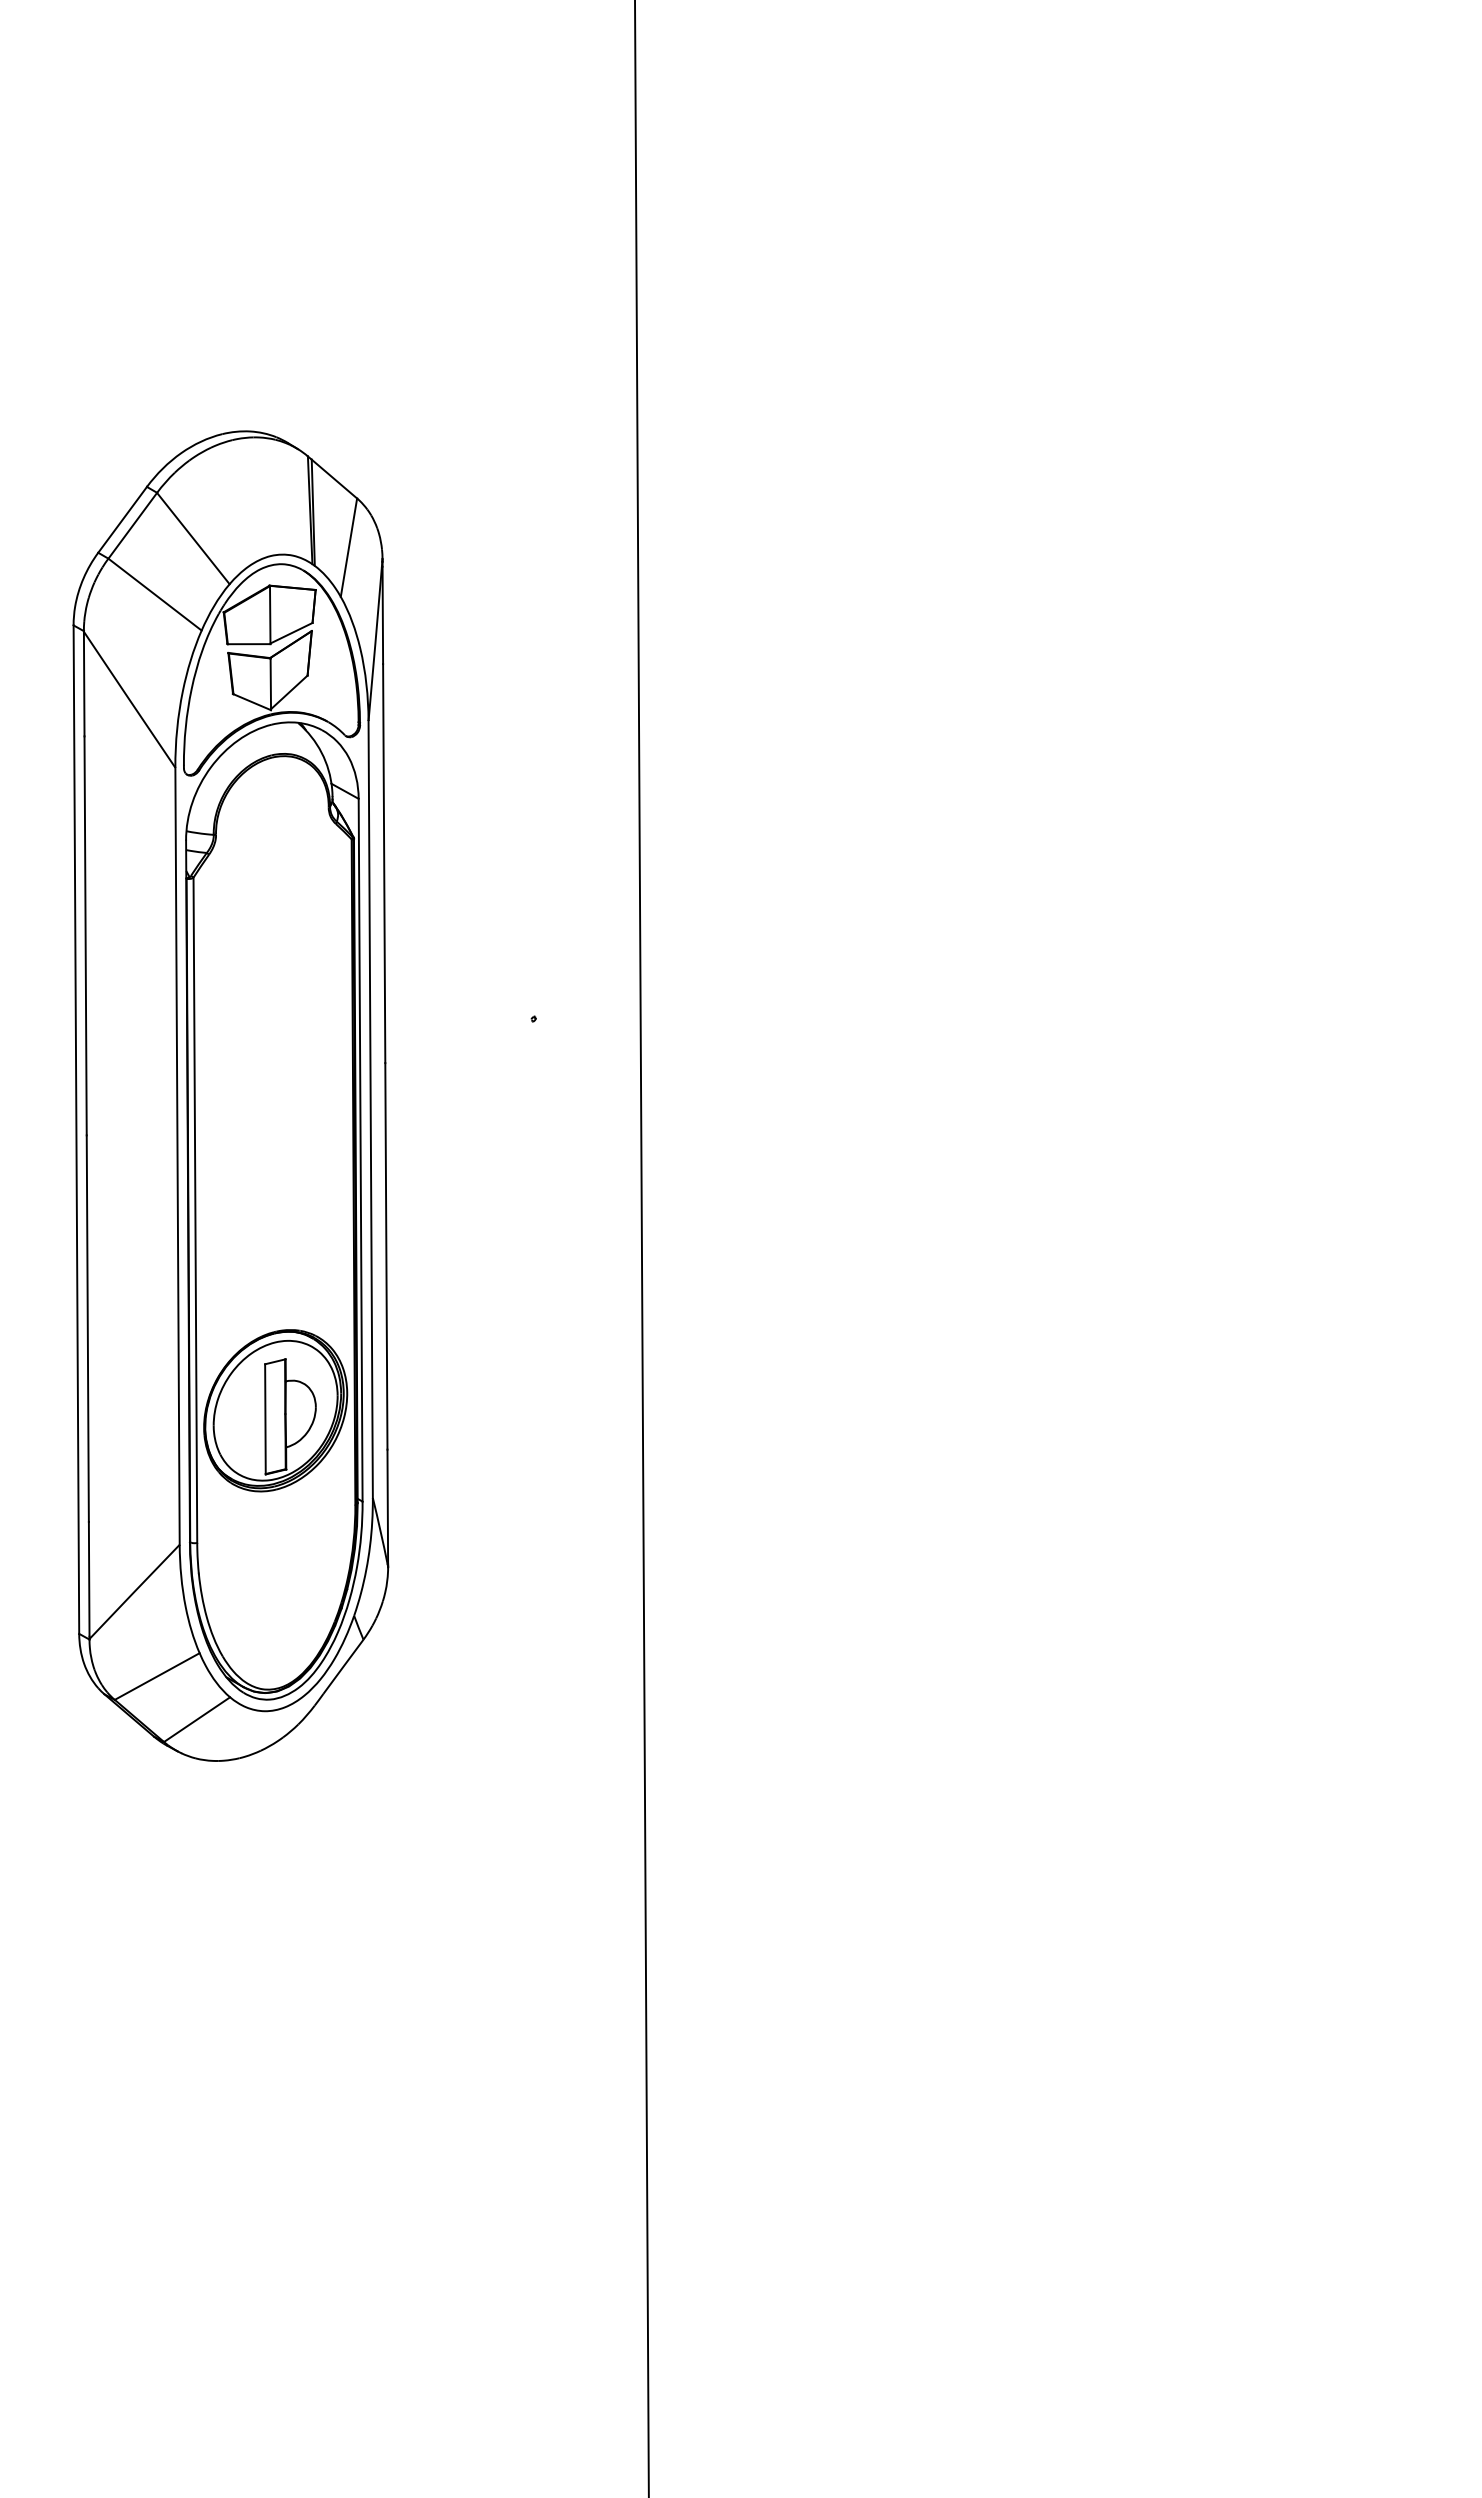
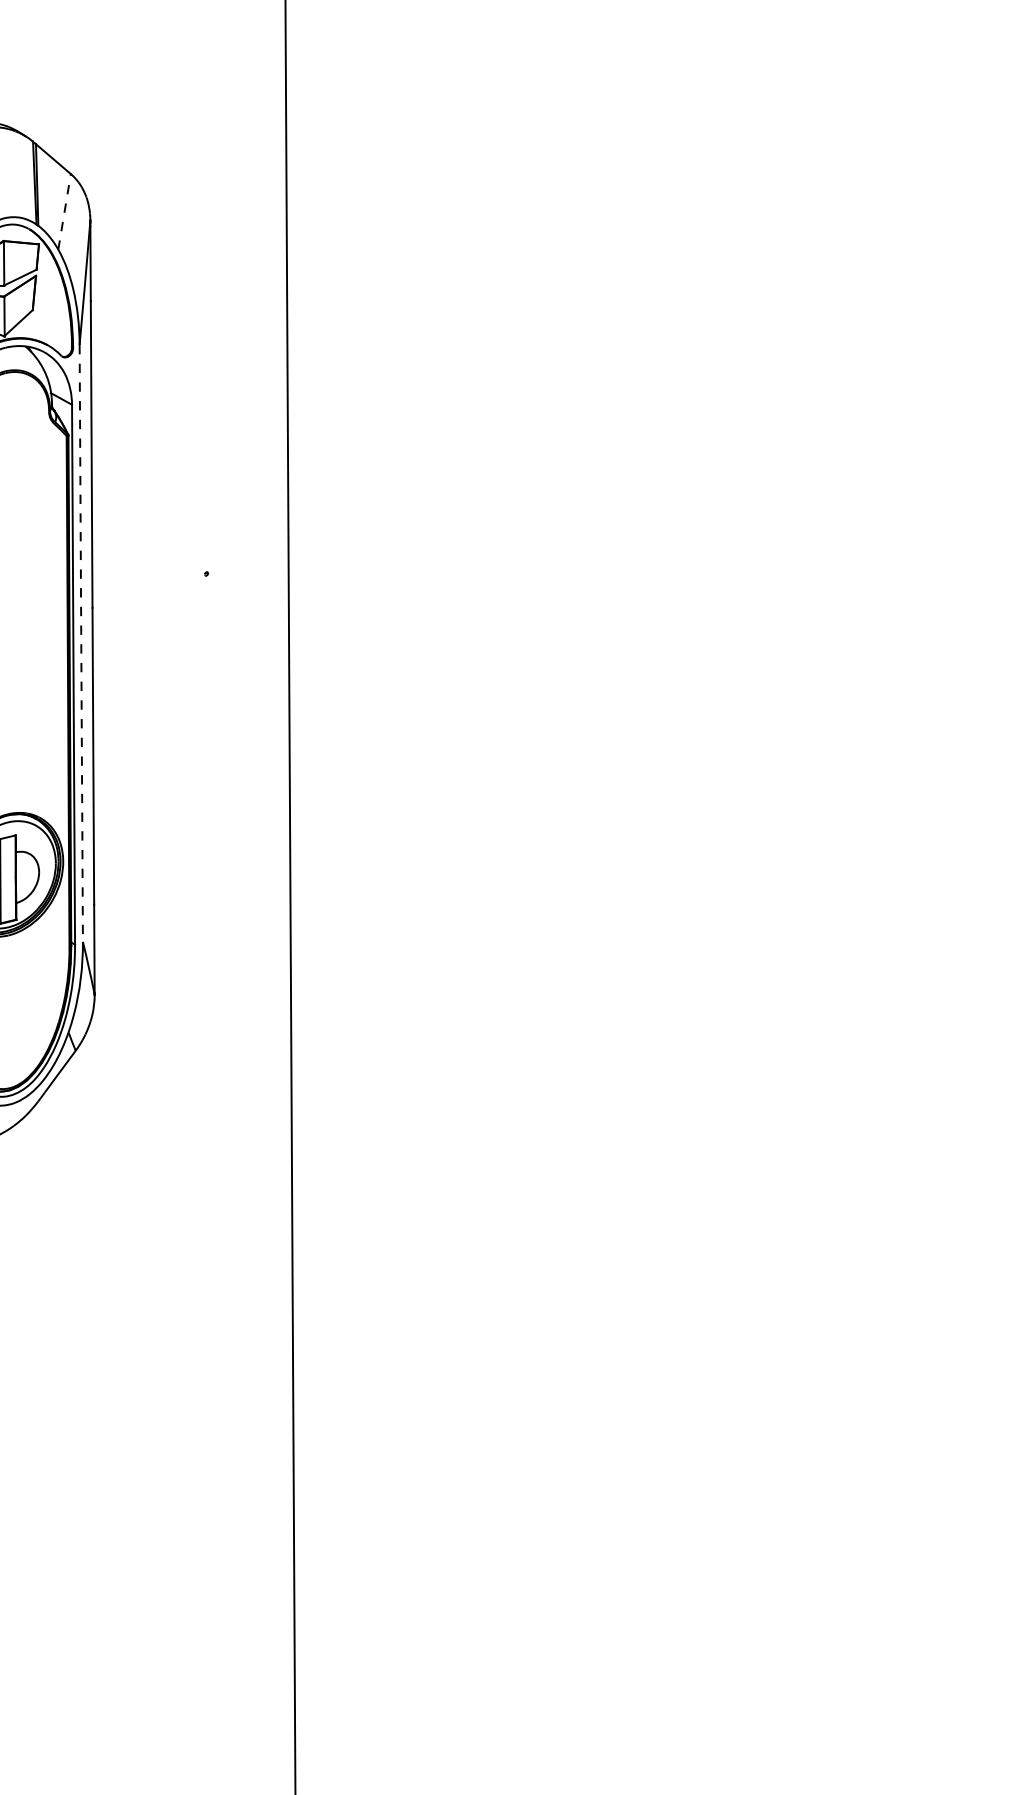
line: (348, 547) -> (64, 211), solid -> dashed
line: (370, 1109) -> (81, 643), solid -> dashed

